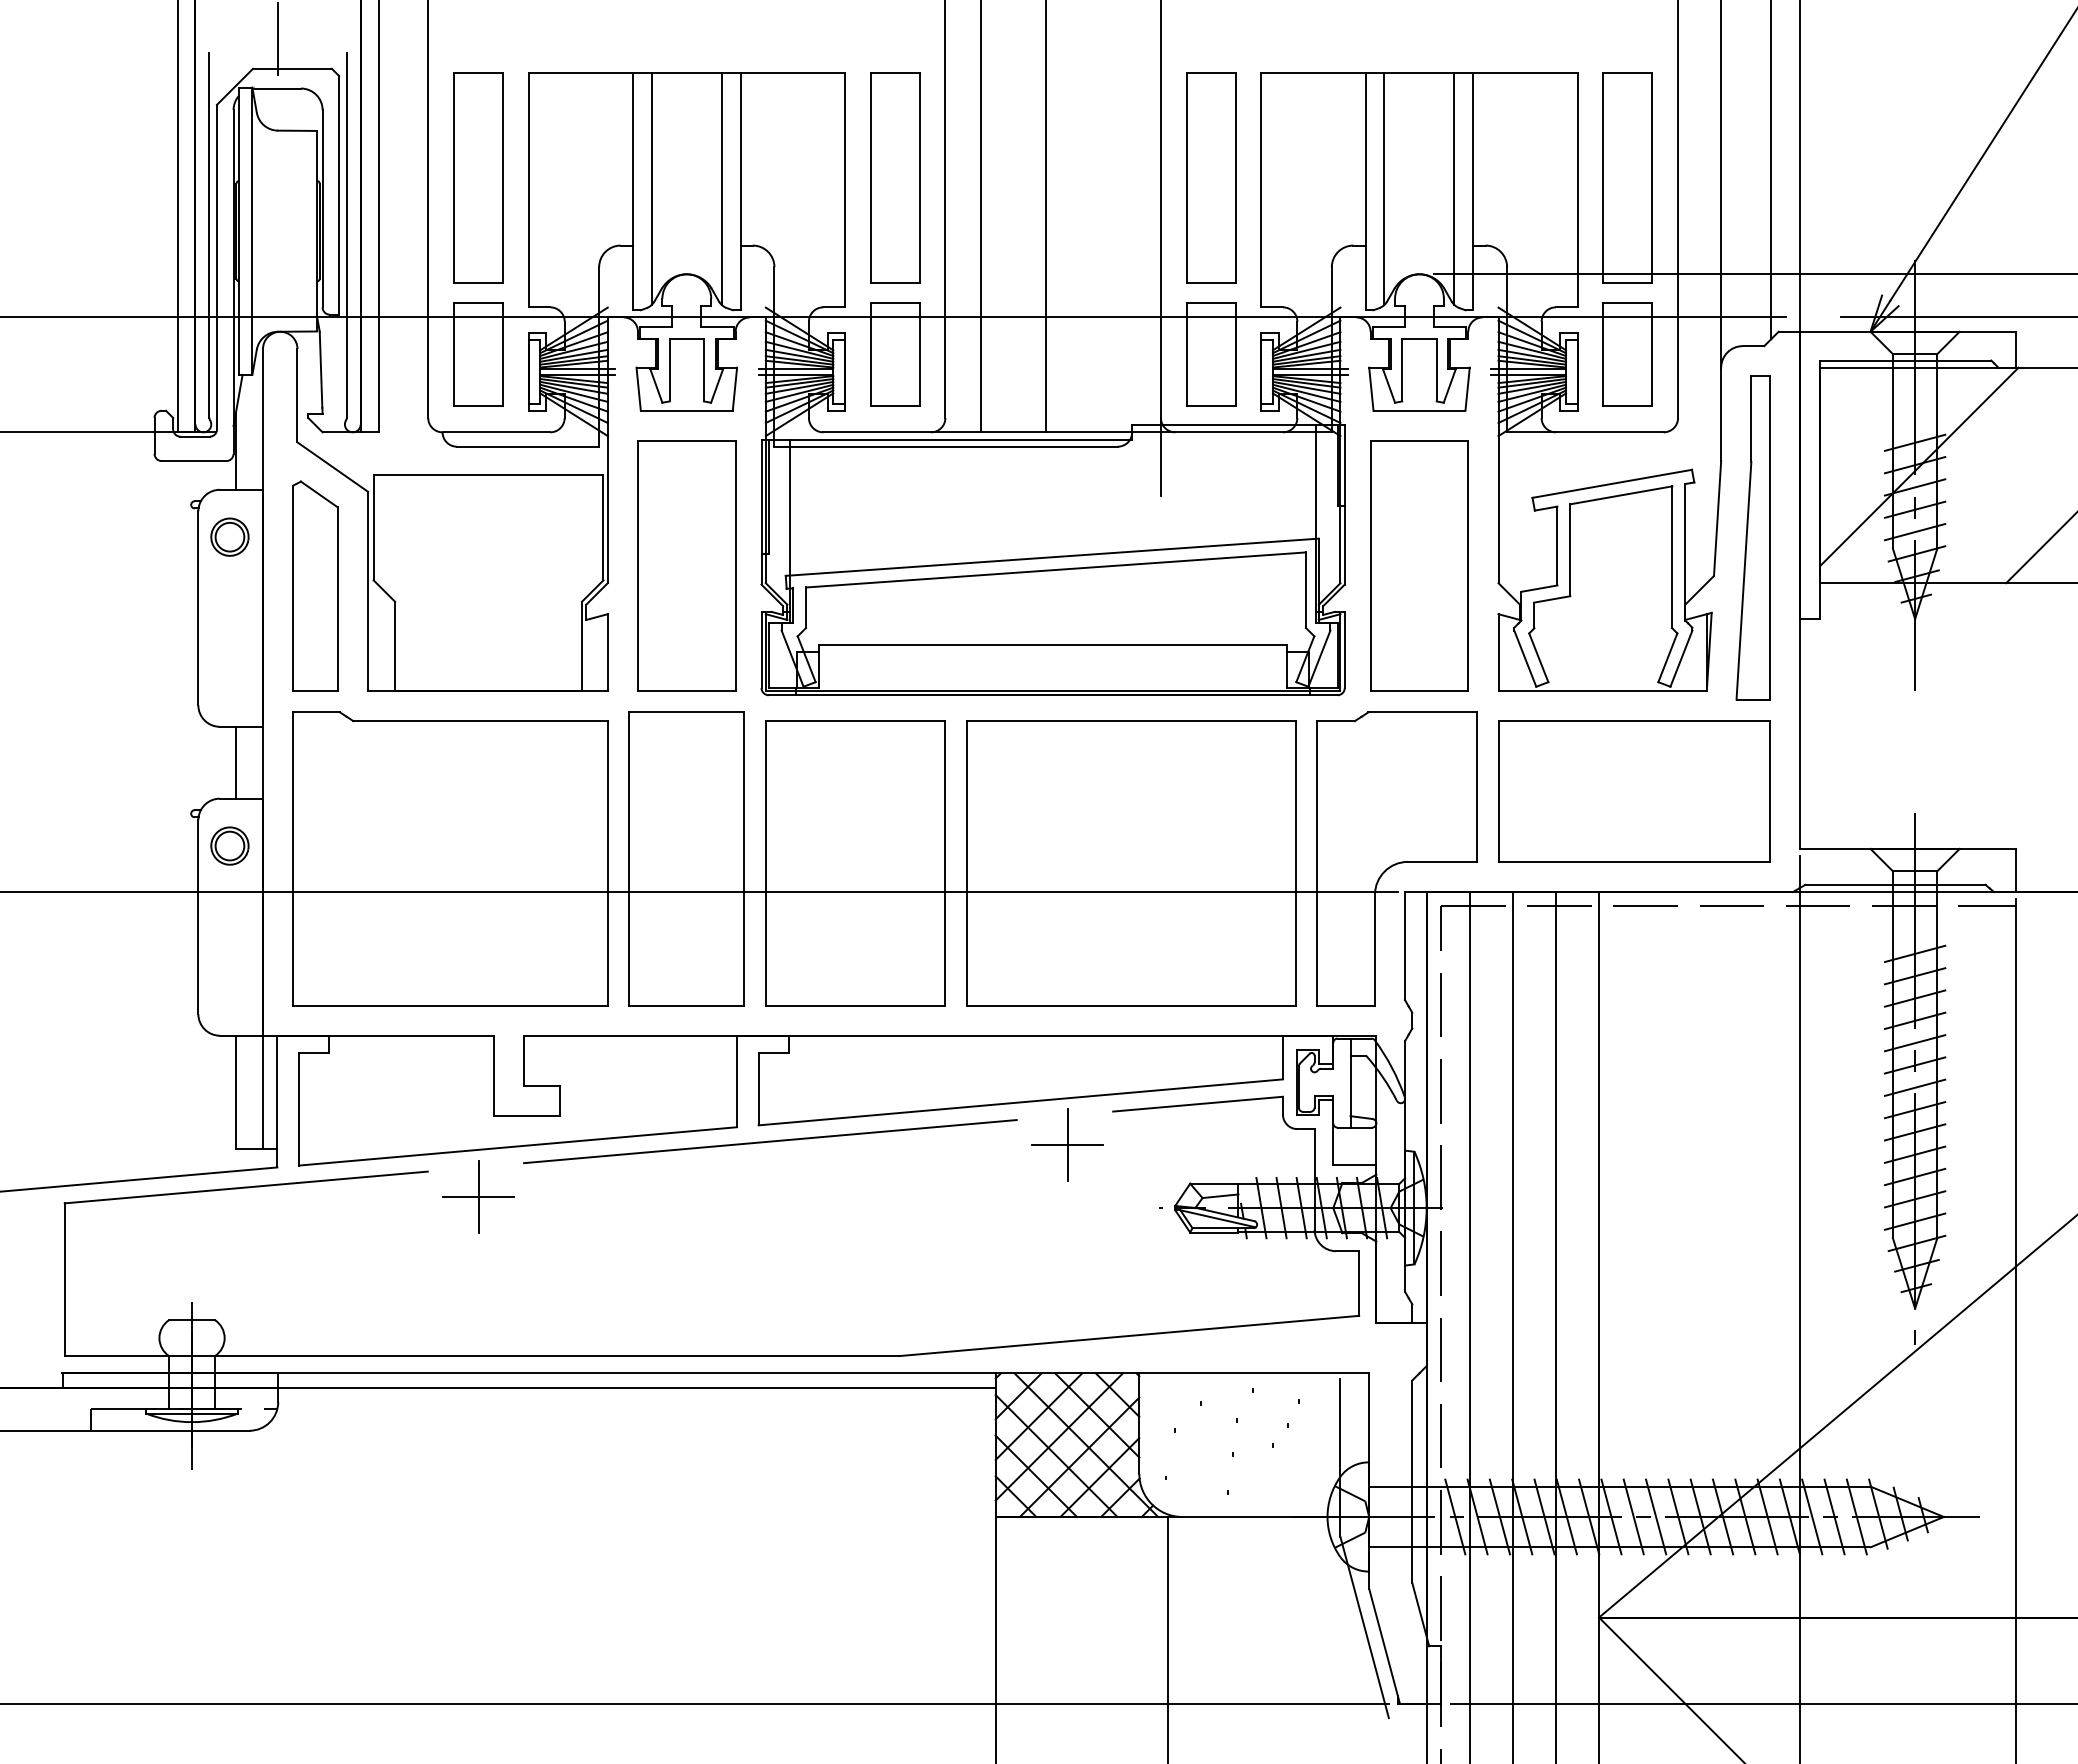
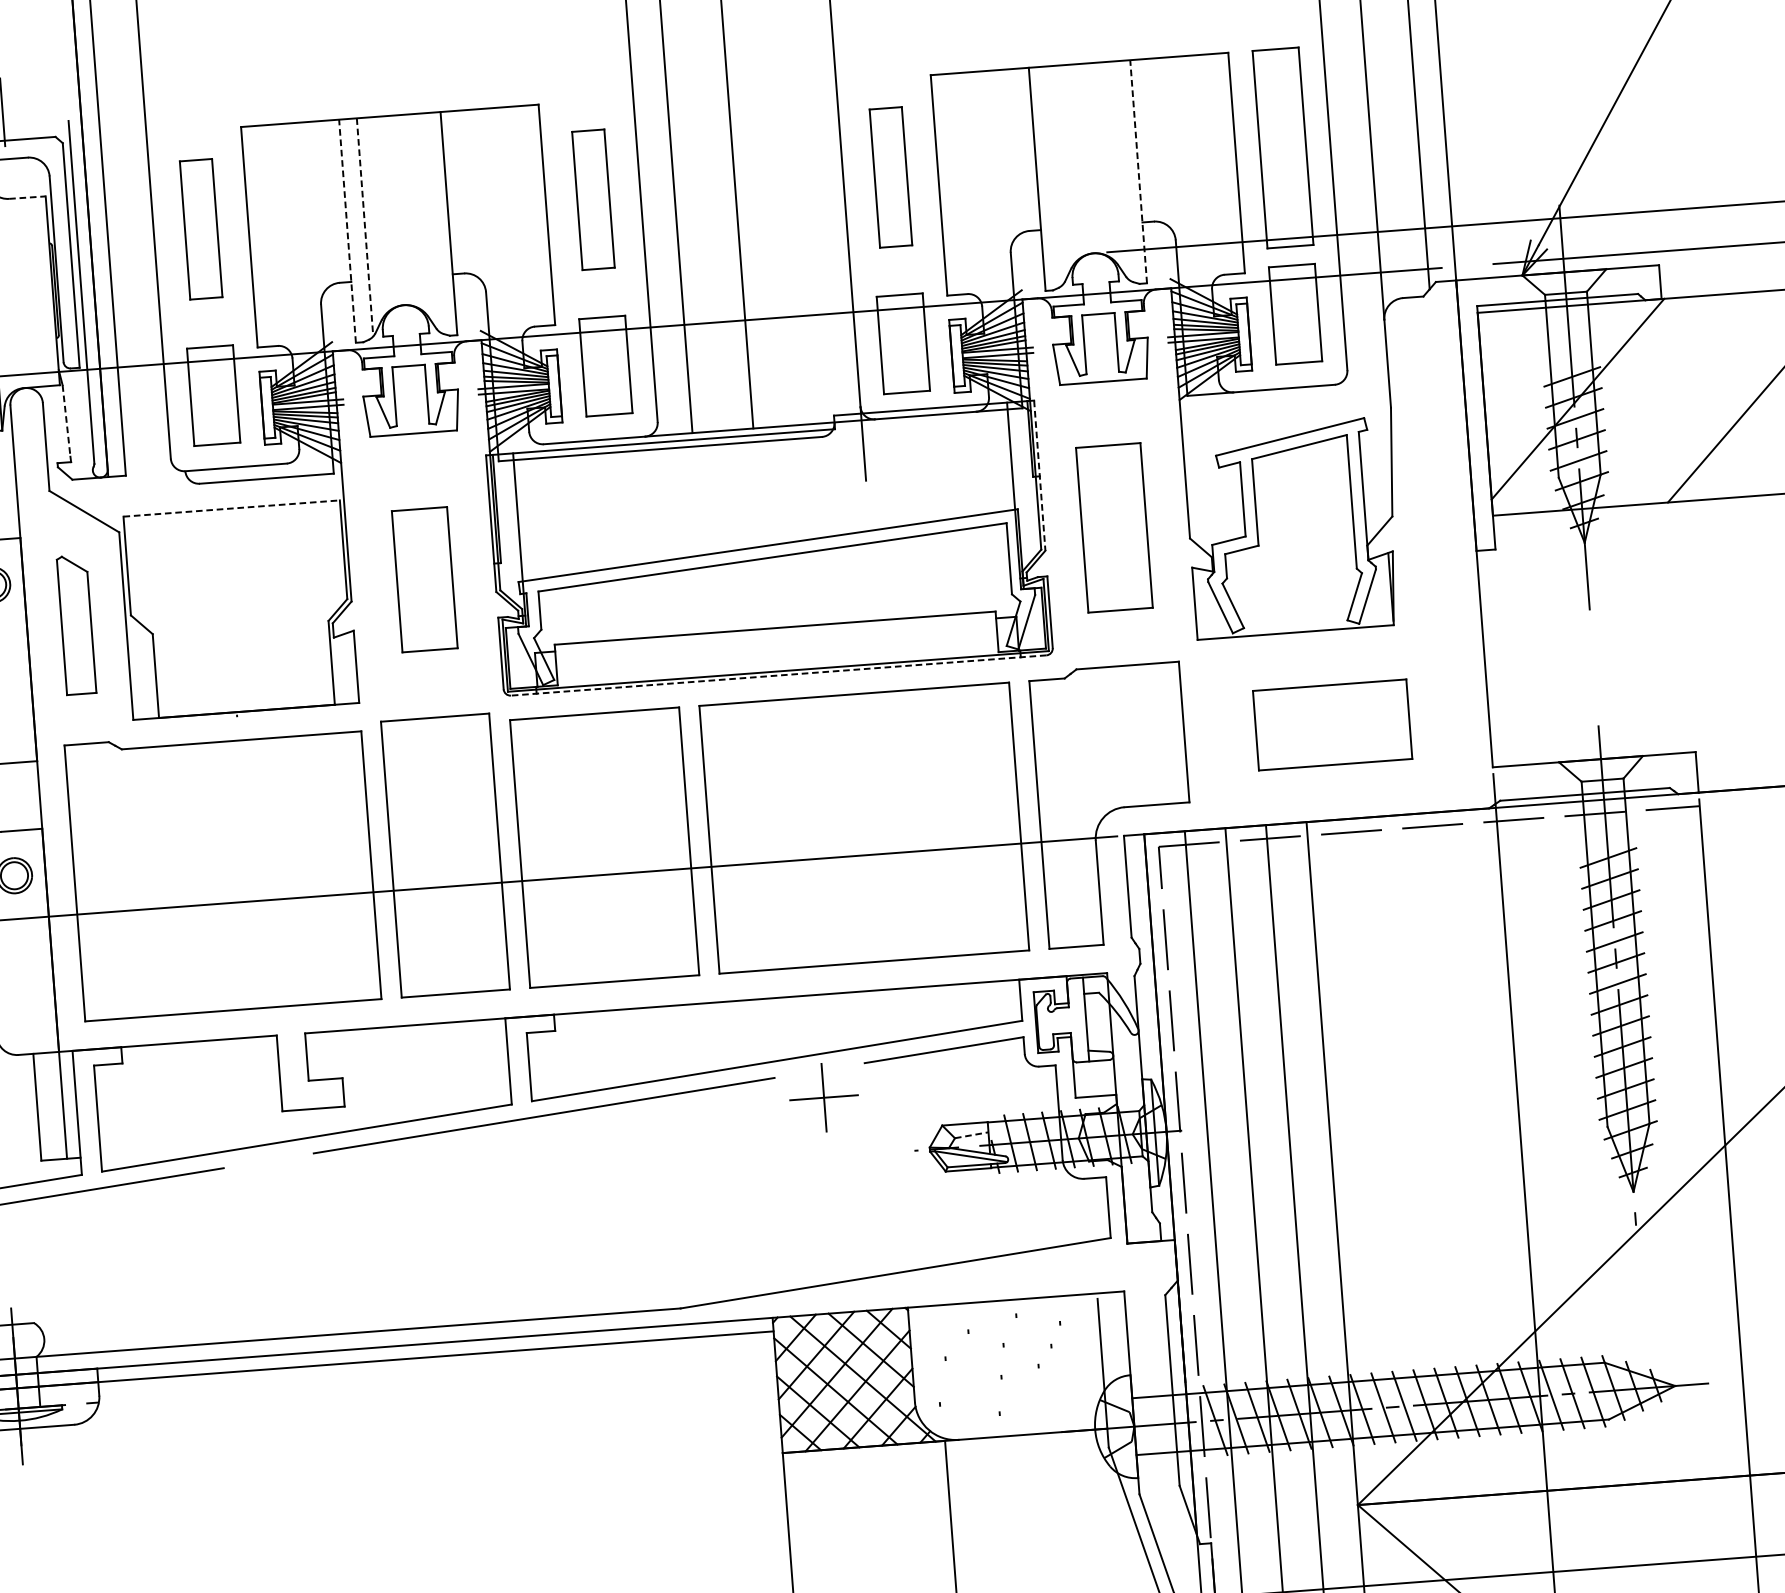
line: (297, 130) -> (27, 197), solid -> dashed
part: (478, 177) -> (201, 228), size x0.7
part: (895, 177) -> (593, 199), size x0.7
part: (1211, 177) -> (891, 176), size x0.7
line: (651, 189) -> (364, 227), solid -> dashed
line: (721, 189) -> (430, 222), removed
line: (1384, 189) -> (1054, 175), removed
line: (1454, 189) -> (1120, 171), removed
line: (632, 191) -> (347, 231), solid -> dashed
line: (1473, 191) -> (1138, 171), solid -> dashed
line: (321, 370) -> (67, 421), solid -> dashed
line: (488, 475) -> (231, 508), solid -> dashed
line: (1344, 504) -> (1039, 475), solid -> dashed
part: (1752, 537) -> (1425, 477), removed
part: (686, 565) -> (424, 579), size x0.6
part: (1419, 565) -> (1114, 527), size x0.7
part: (315, 585) -> (76, 624), size x0.7
line: (1052, 695) -> (778, 675), solid -> dashed
line: (235, 762) -> (13, 796), removed
part: (1634, 791) -> (1332, 724), size x0.6
part: (478, 1196) -> (273, 1188), removed
line: (1221, 1196) -> (972, 1135), solid -> dashed

